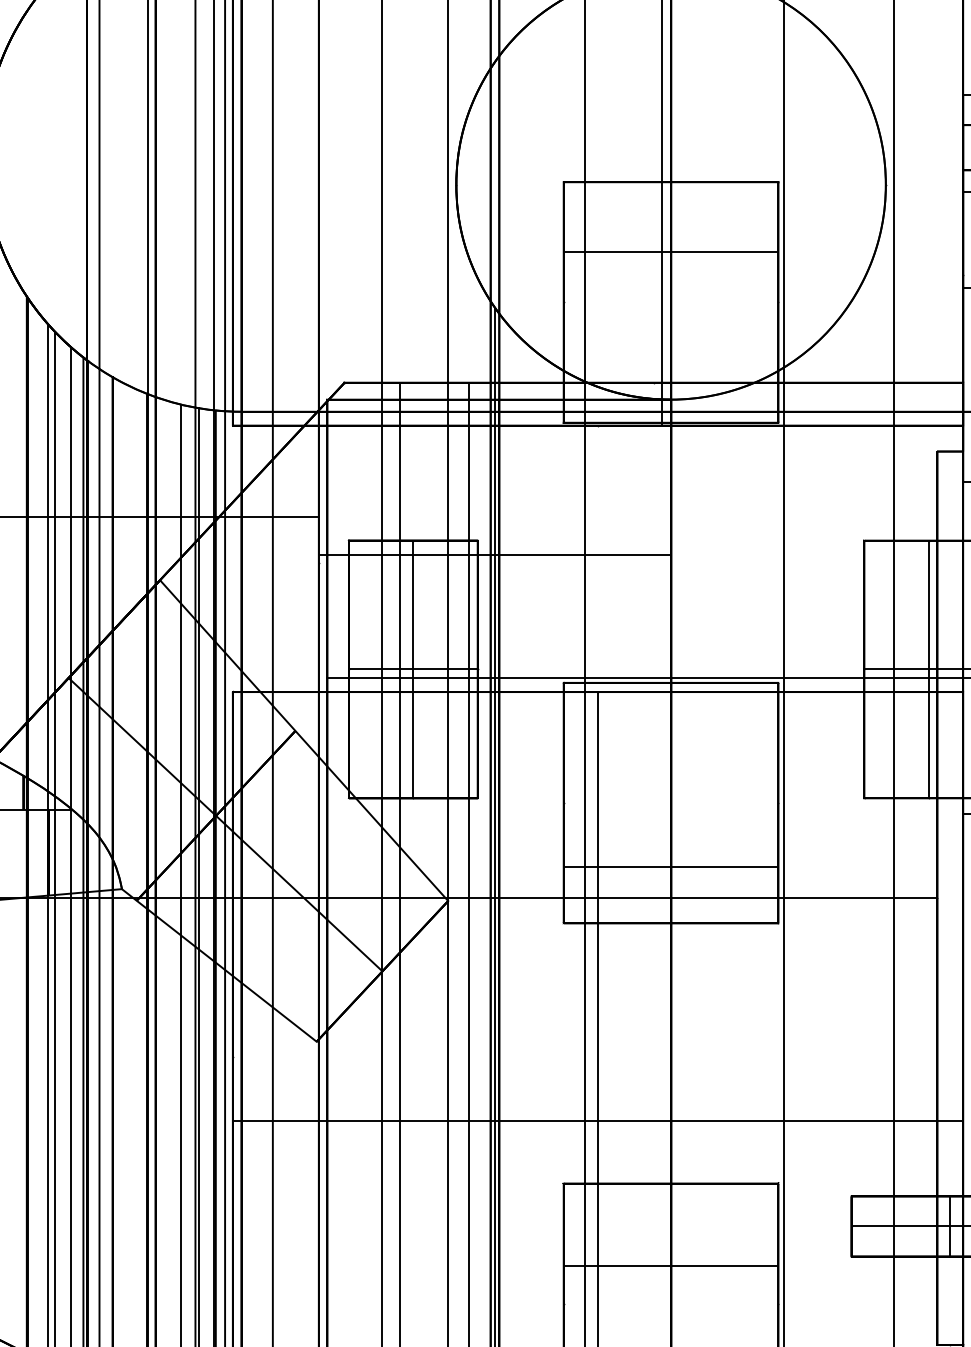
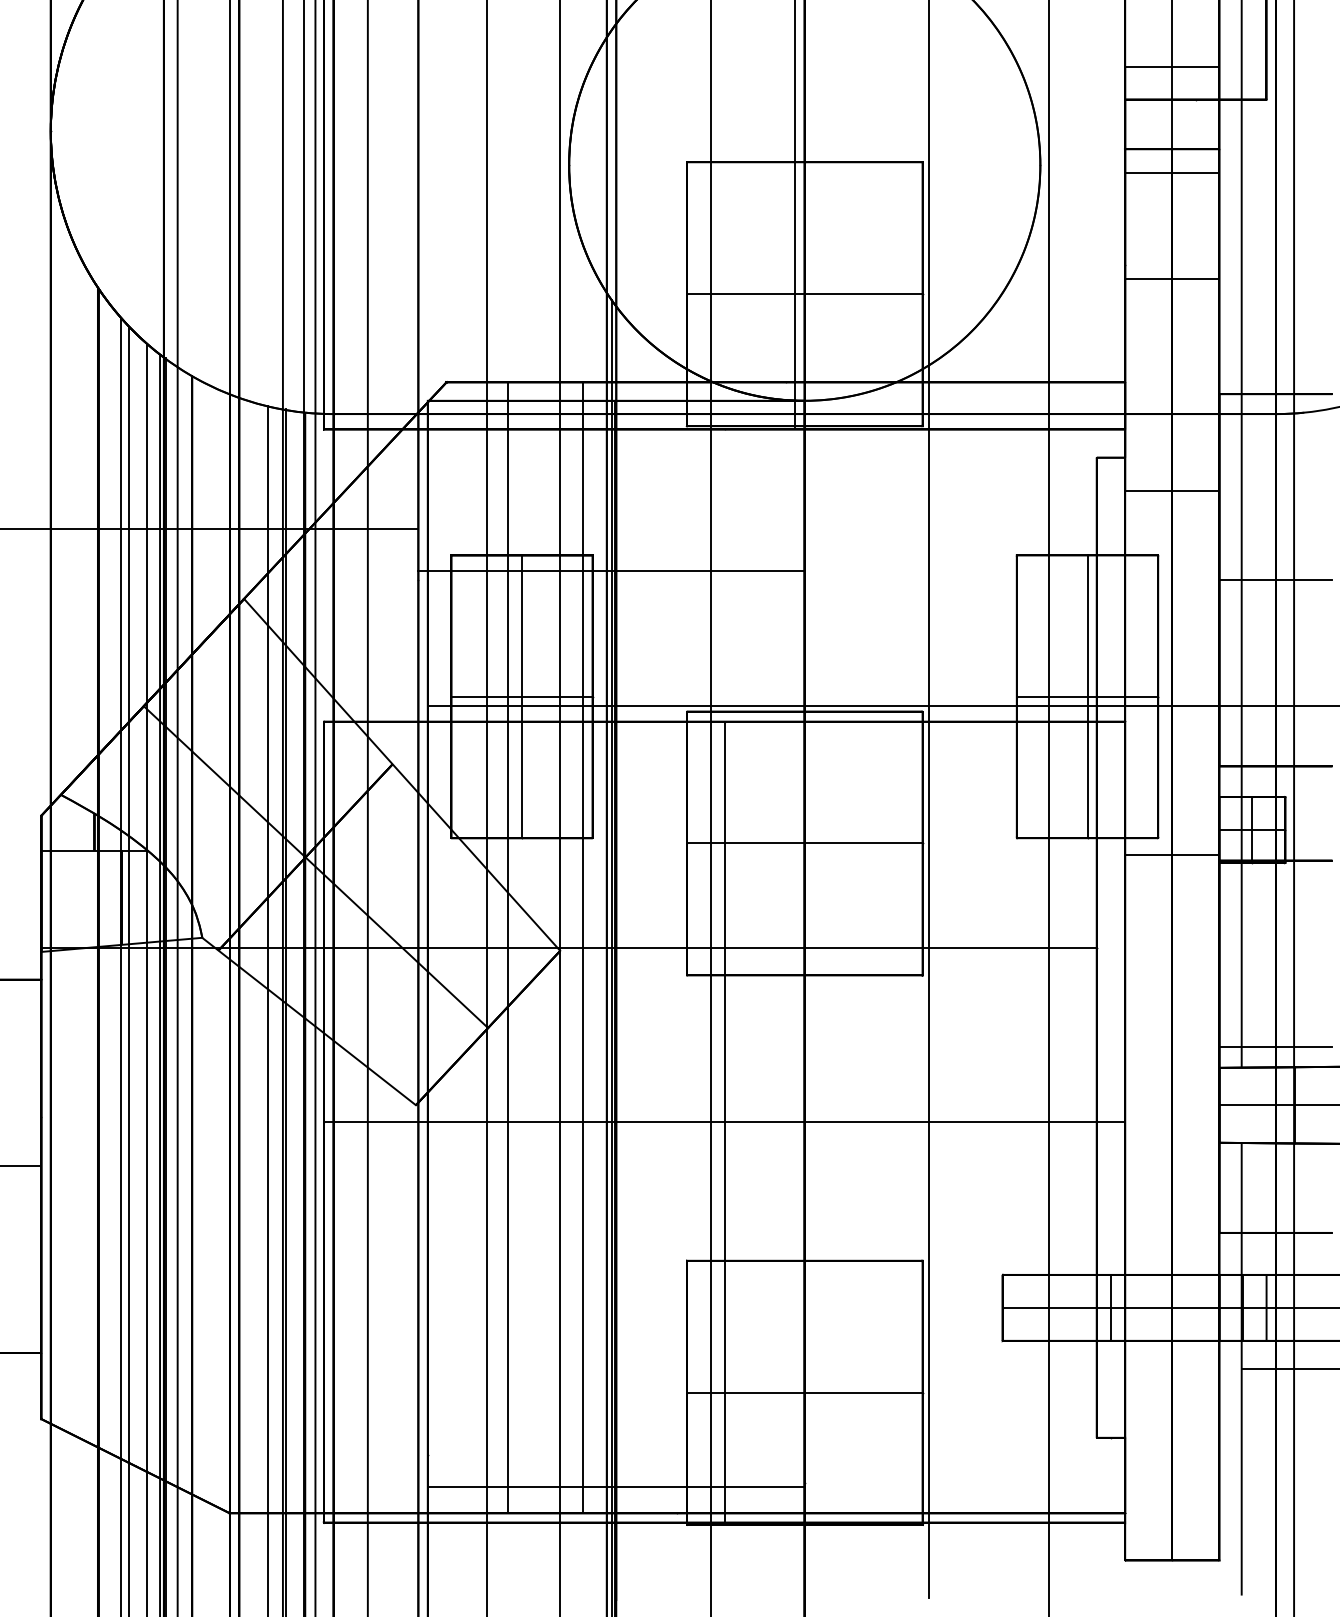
line: (670, 252) -> (804, 294), moved
line: (670, 866) -> (804, 843), moved
line: (597, 1121) -> (724, 1122), moved
line: (670, 1265) -> (804, 1392), moved

